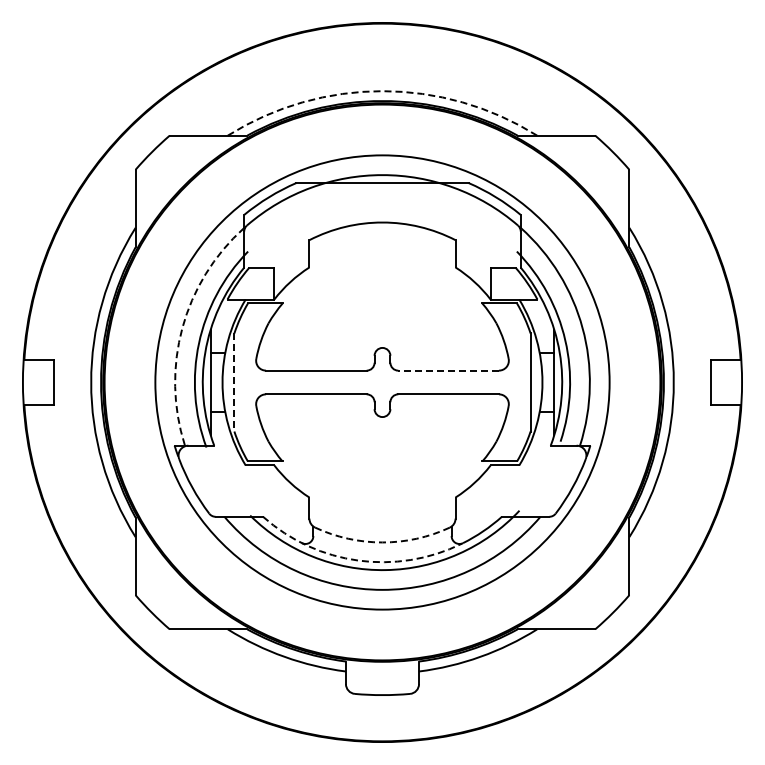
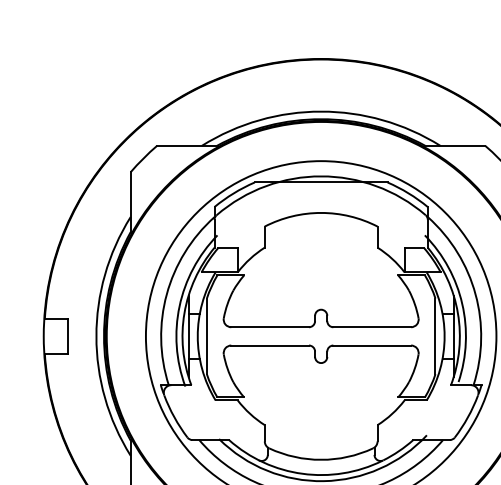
arc: (382, 91) -> (321, 111), dashed -> solid
arc: (182, 328) -> (166, 294), dashed -> solid
line: (448, 370) -> (372, 327), dashed -> solid
line: (234, 382) -> (206, 336), dashed -> solid
arc: (382, 542) -> (321, 459), dashed -> solid
arc: (358, 560) -> (302, 473), dashed -> solid

